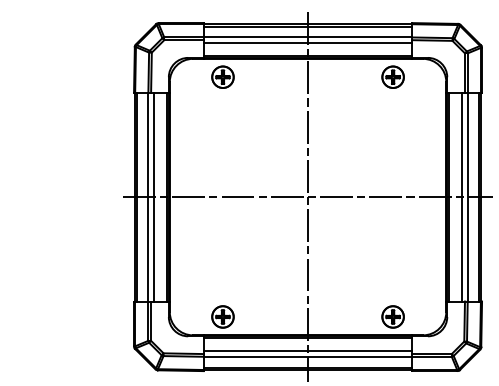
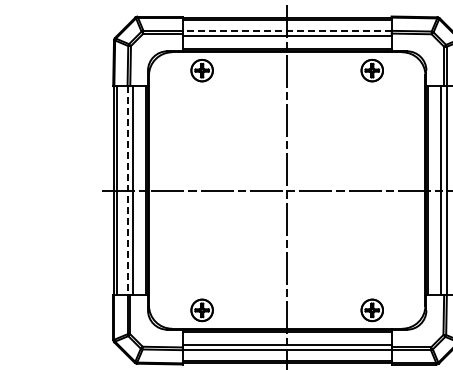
line: (307, 37) -> (286, 30), solid -> dashed
line: (148, 197) -> (127, 190), solid -> dashed

